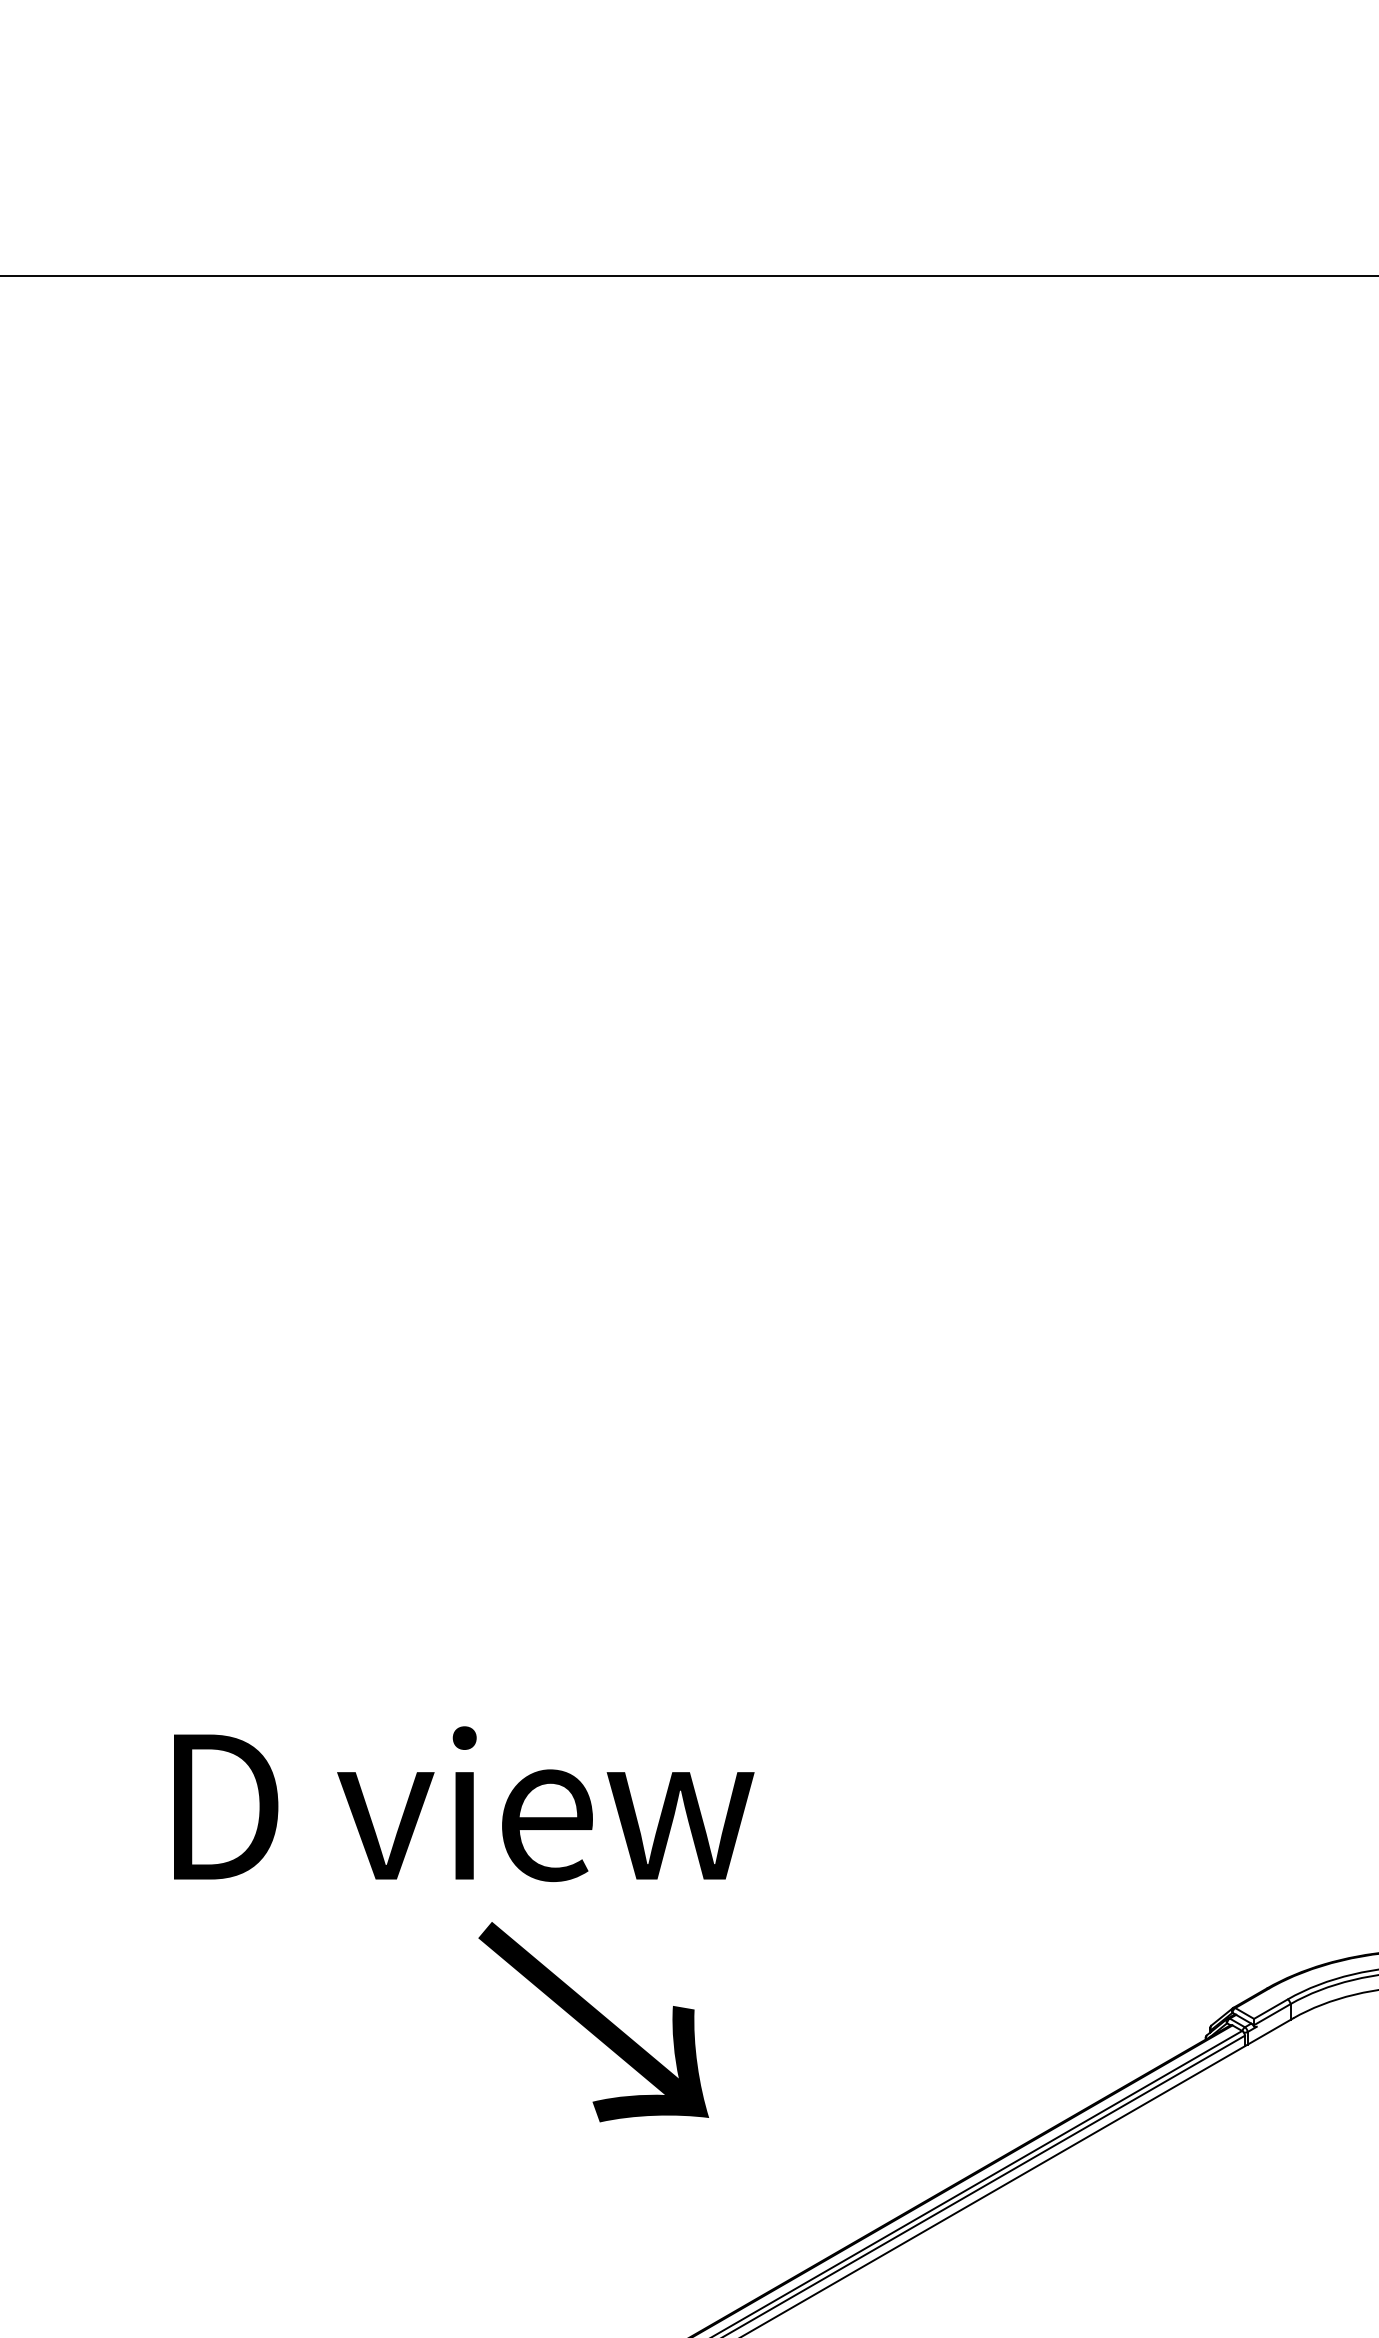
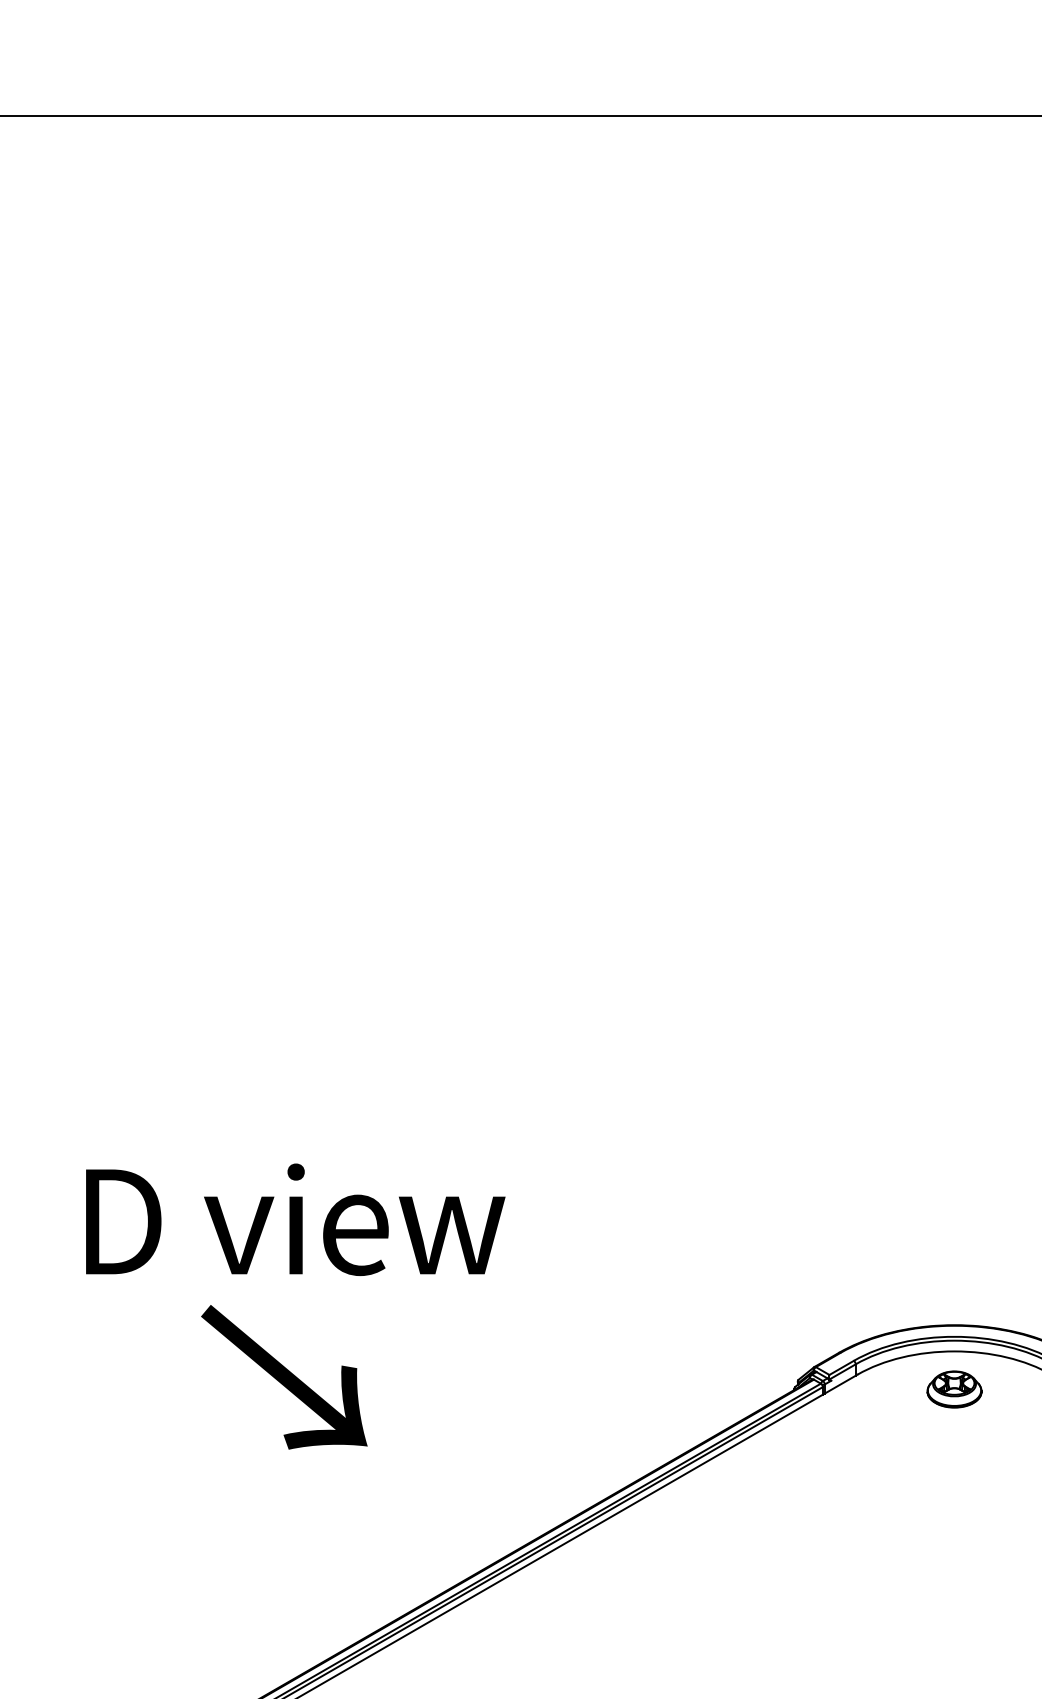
text: (463, 1803) -> (295, 1219), moved
text: (593, 2022) -> (284, 1377), moved

